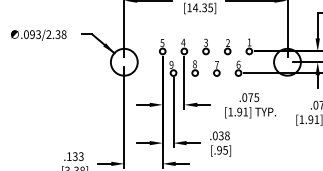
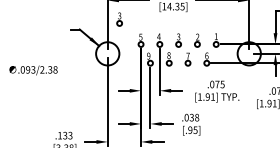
part: (137, 22) -> (119, 19), added
text: (38, 35) -> (33, 70), moved

